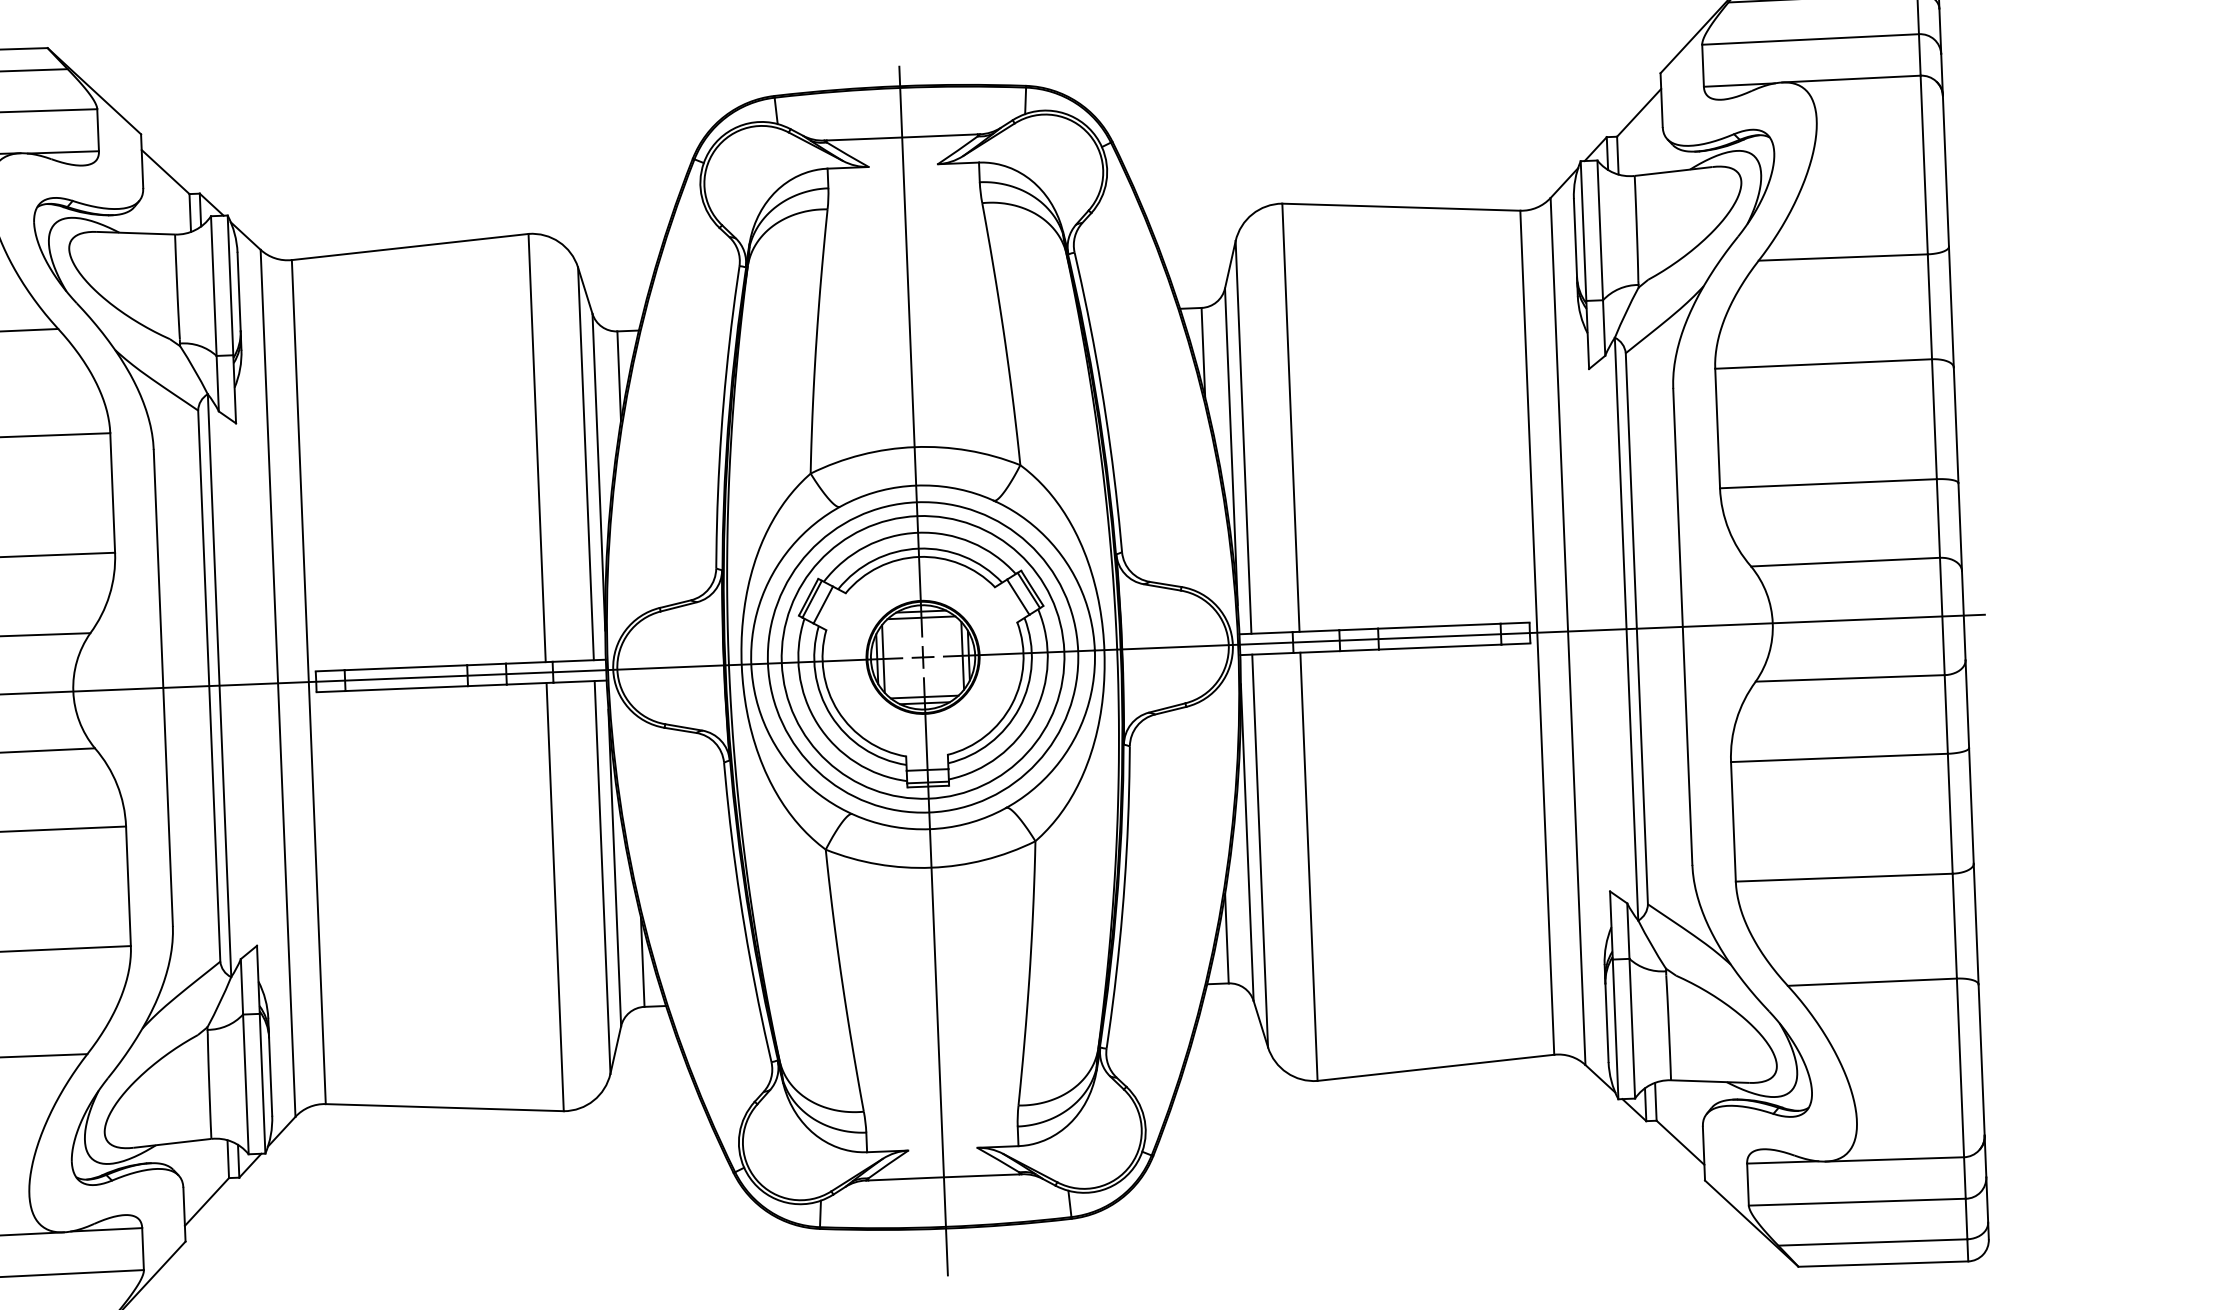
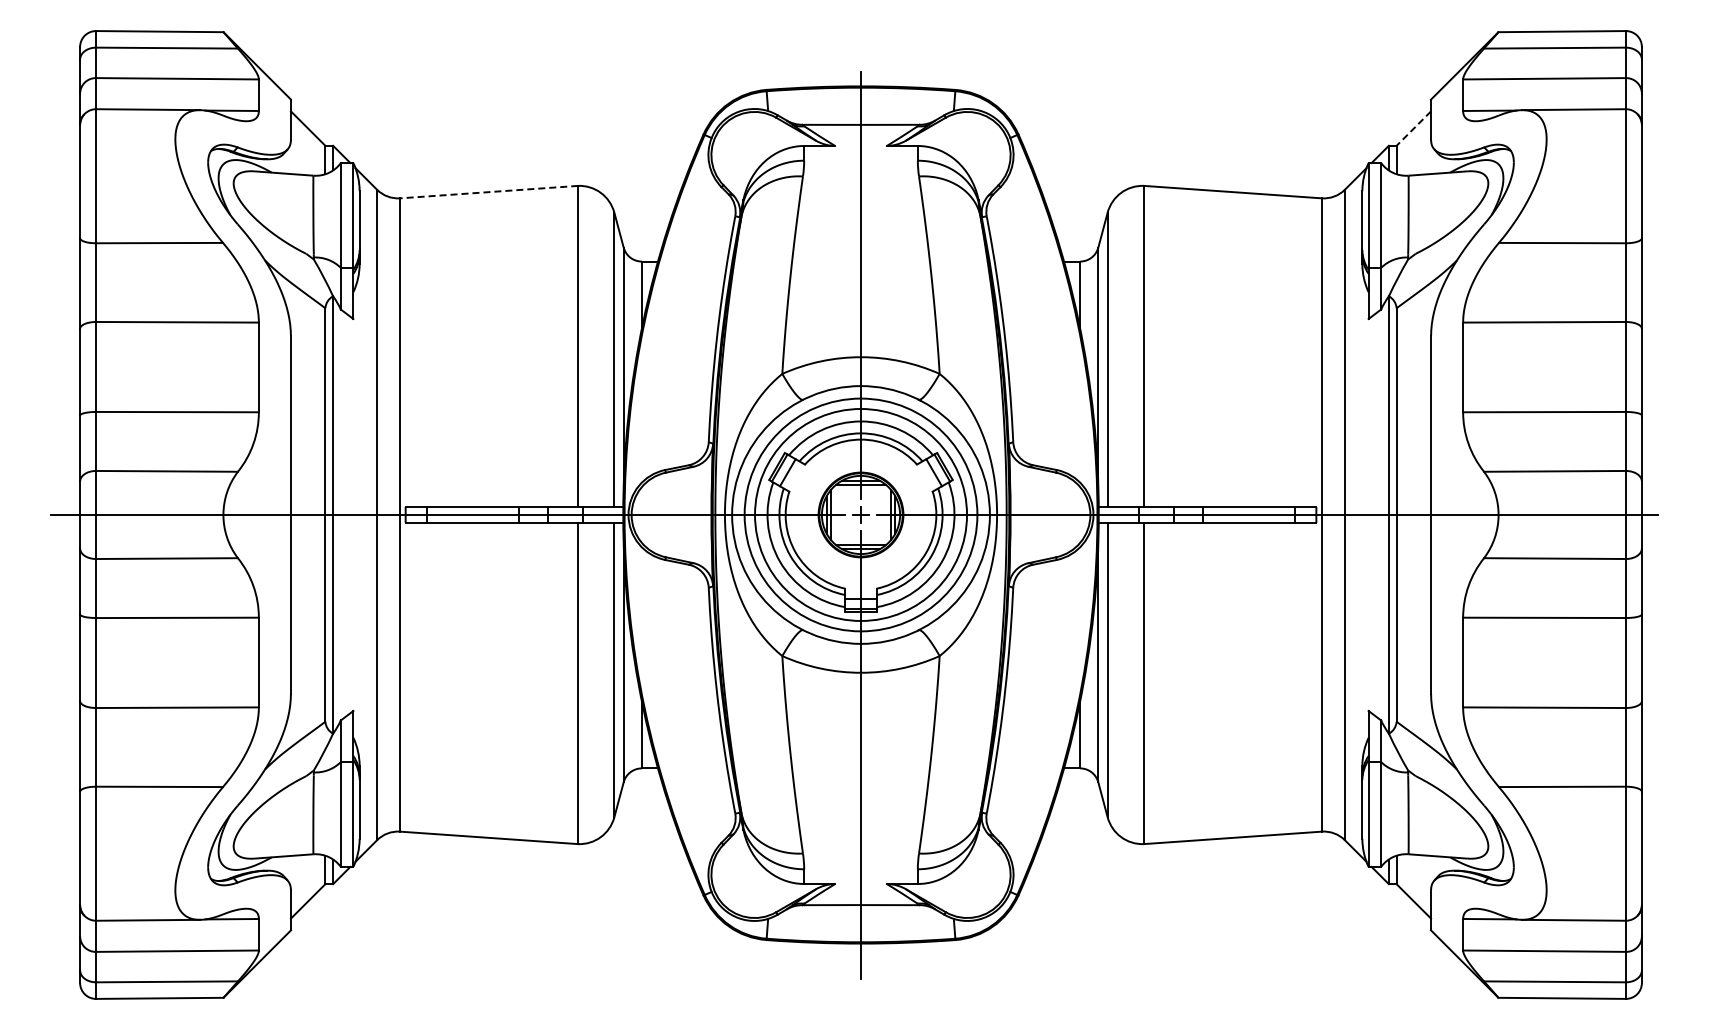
line: (1638, 112) -> (1413, 128), solid -> dashed
line: (409, 247) -> (488, 192), solid -> dashed

